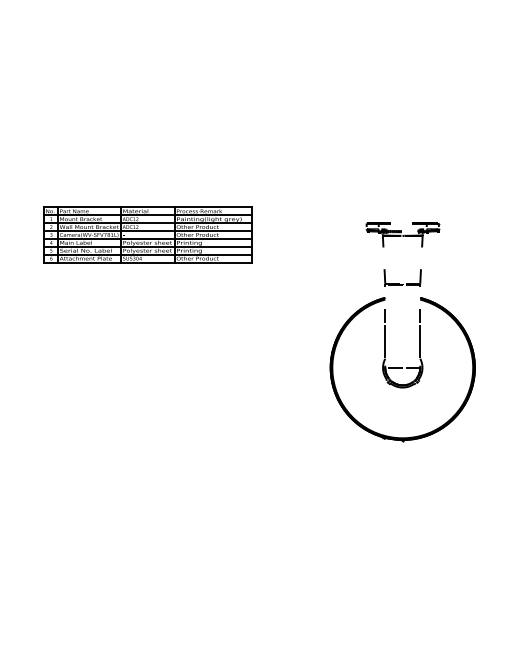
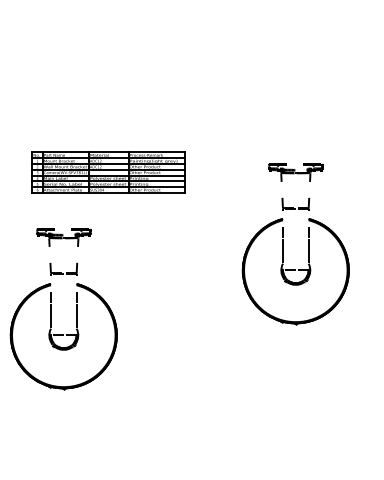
part: (70, 421) -> (51, 309), added

